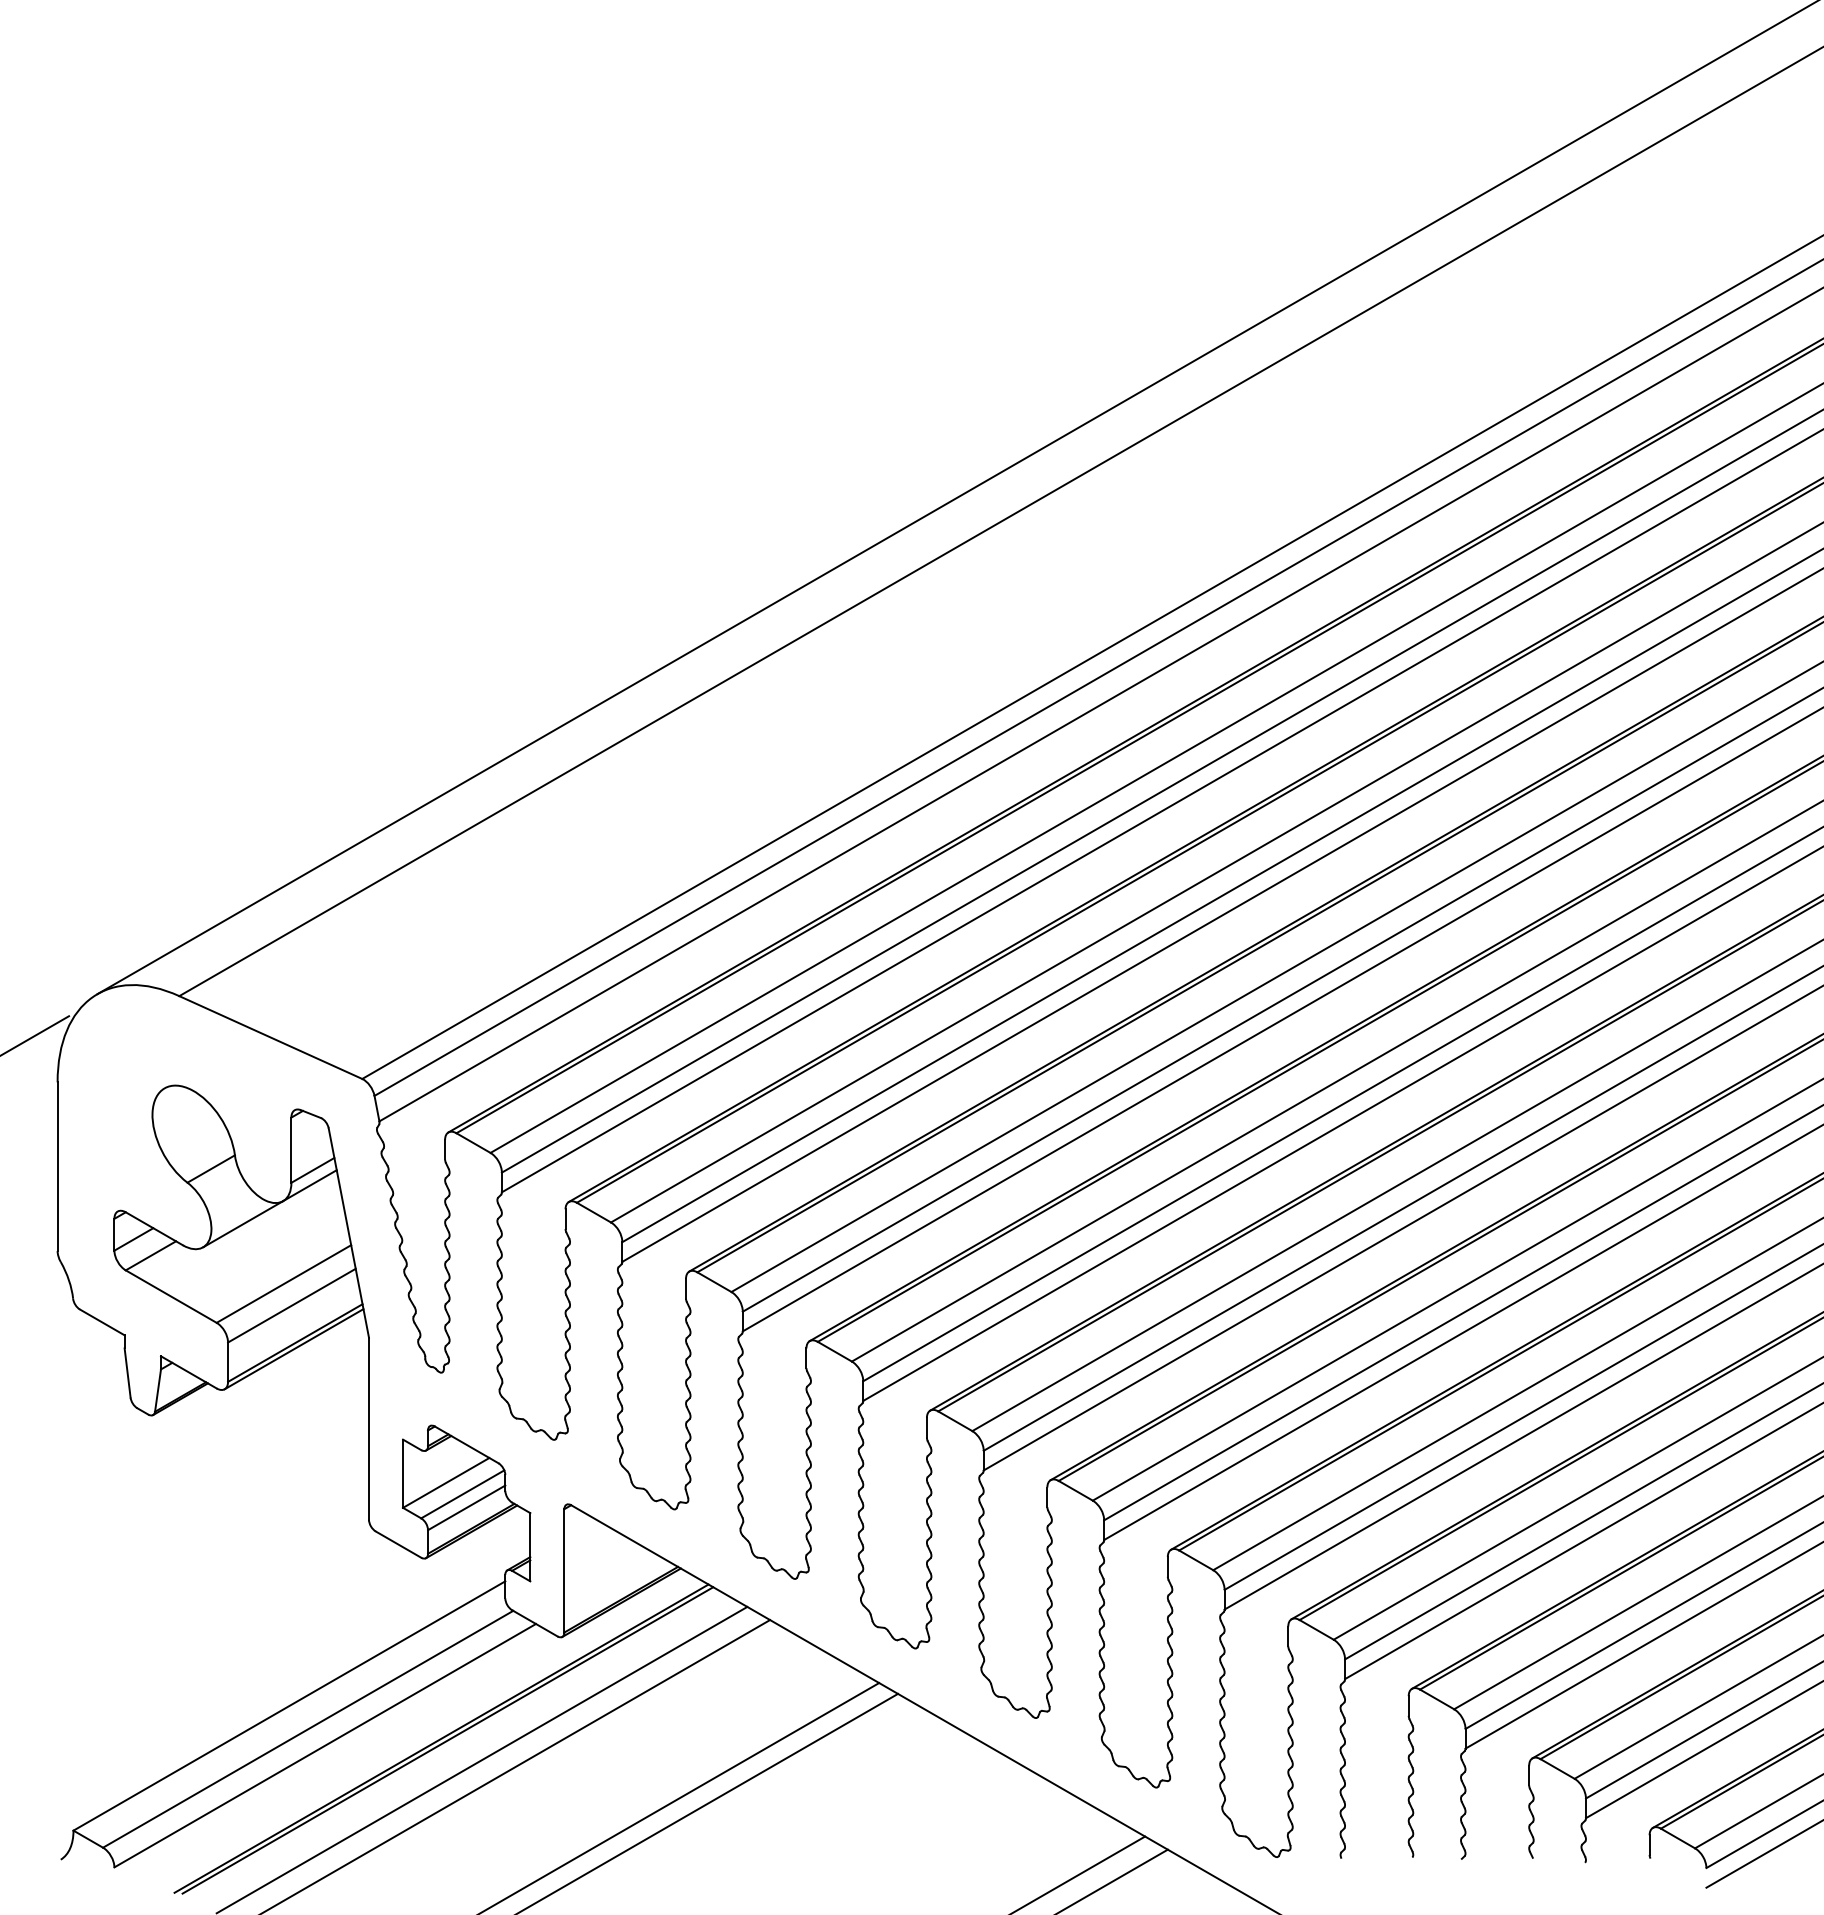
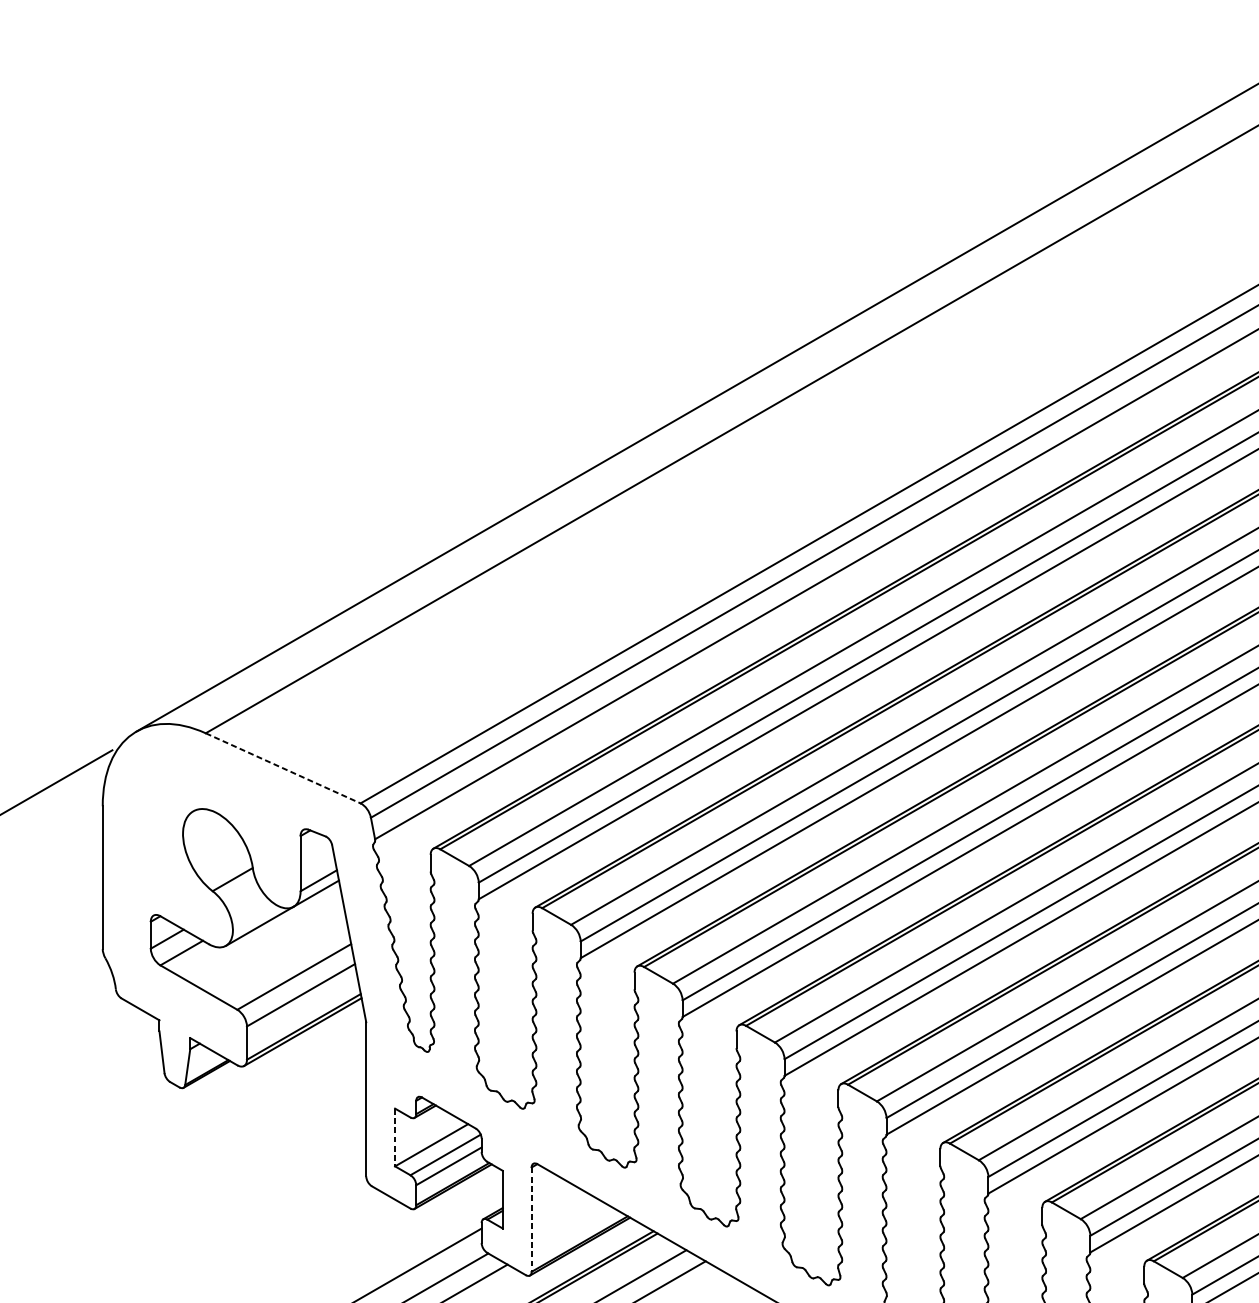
line: (271, 1037) -> (283, 768), solid -> dashed
line: (403, 1474) -> (395, 1138), solid -> dashed
line: (564, 1570) -> (531, 1219), solid -> dashed

